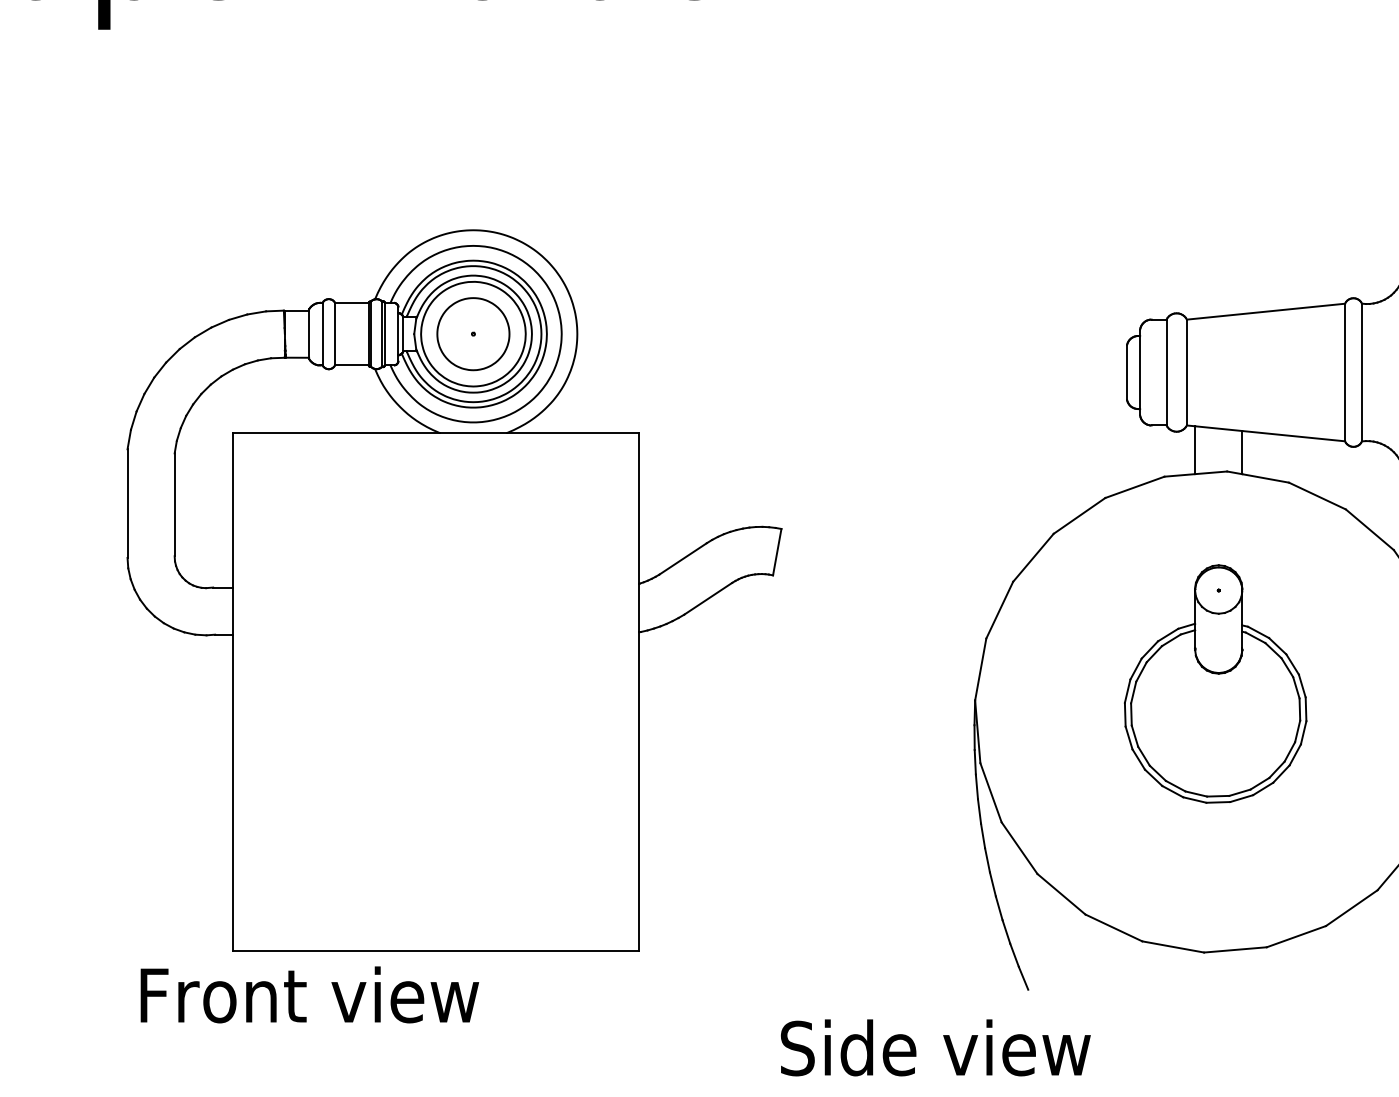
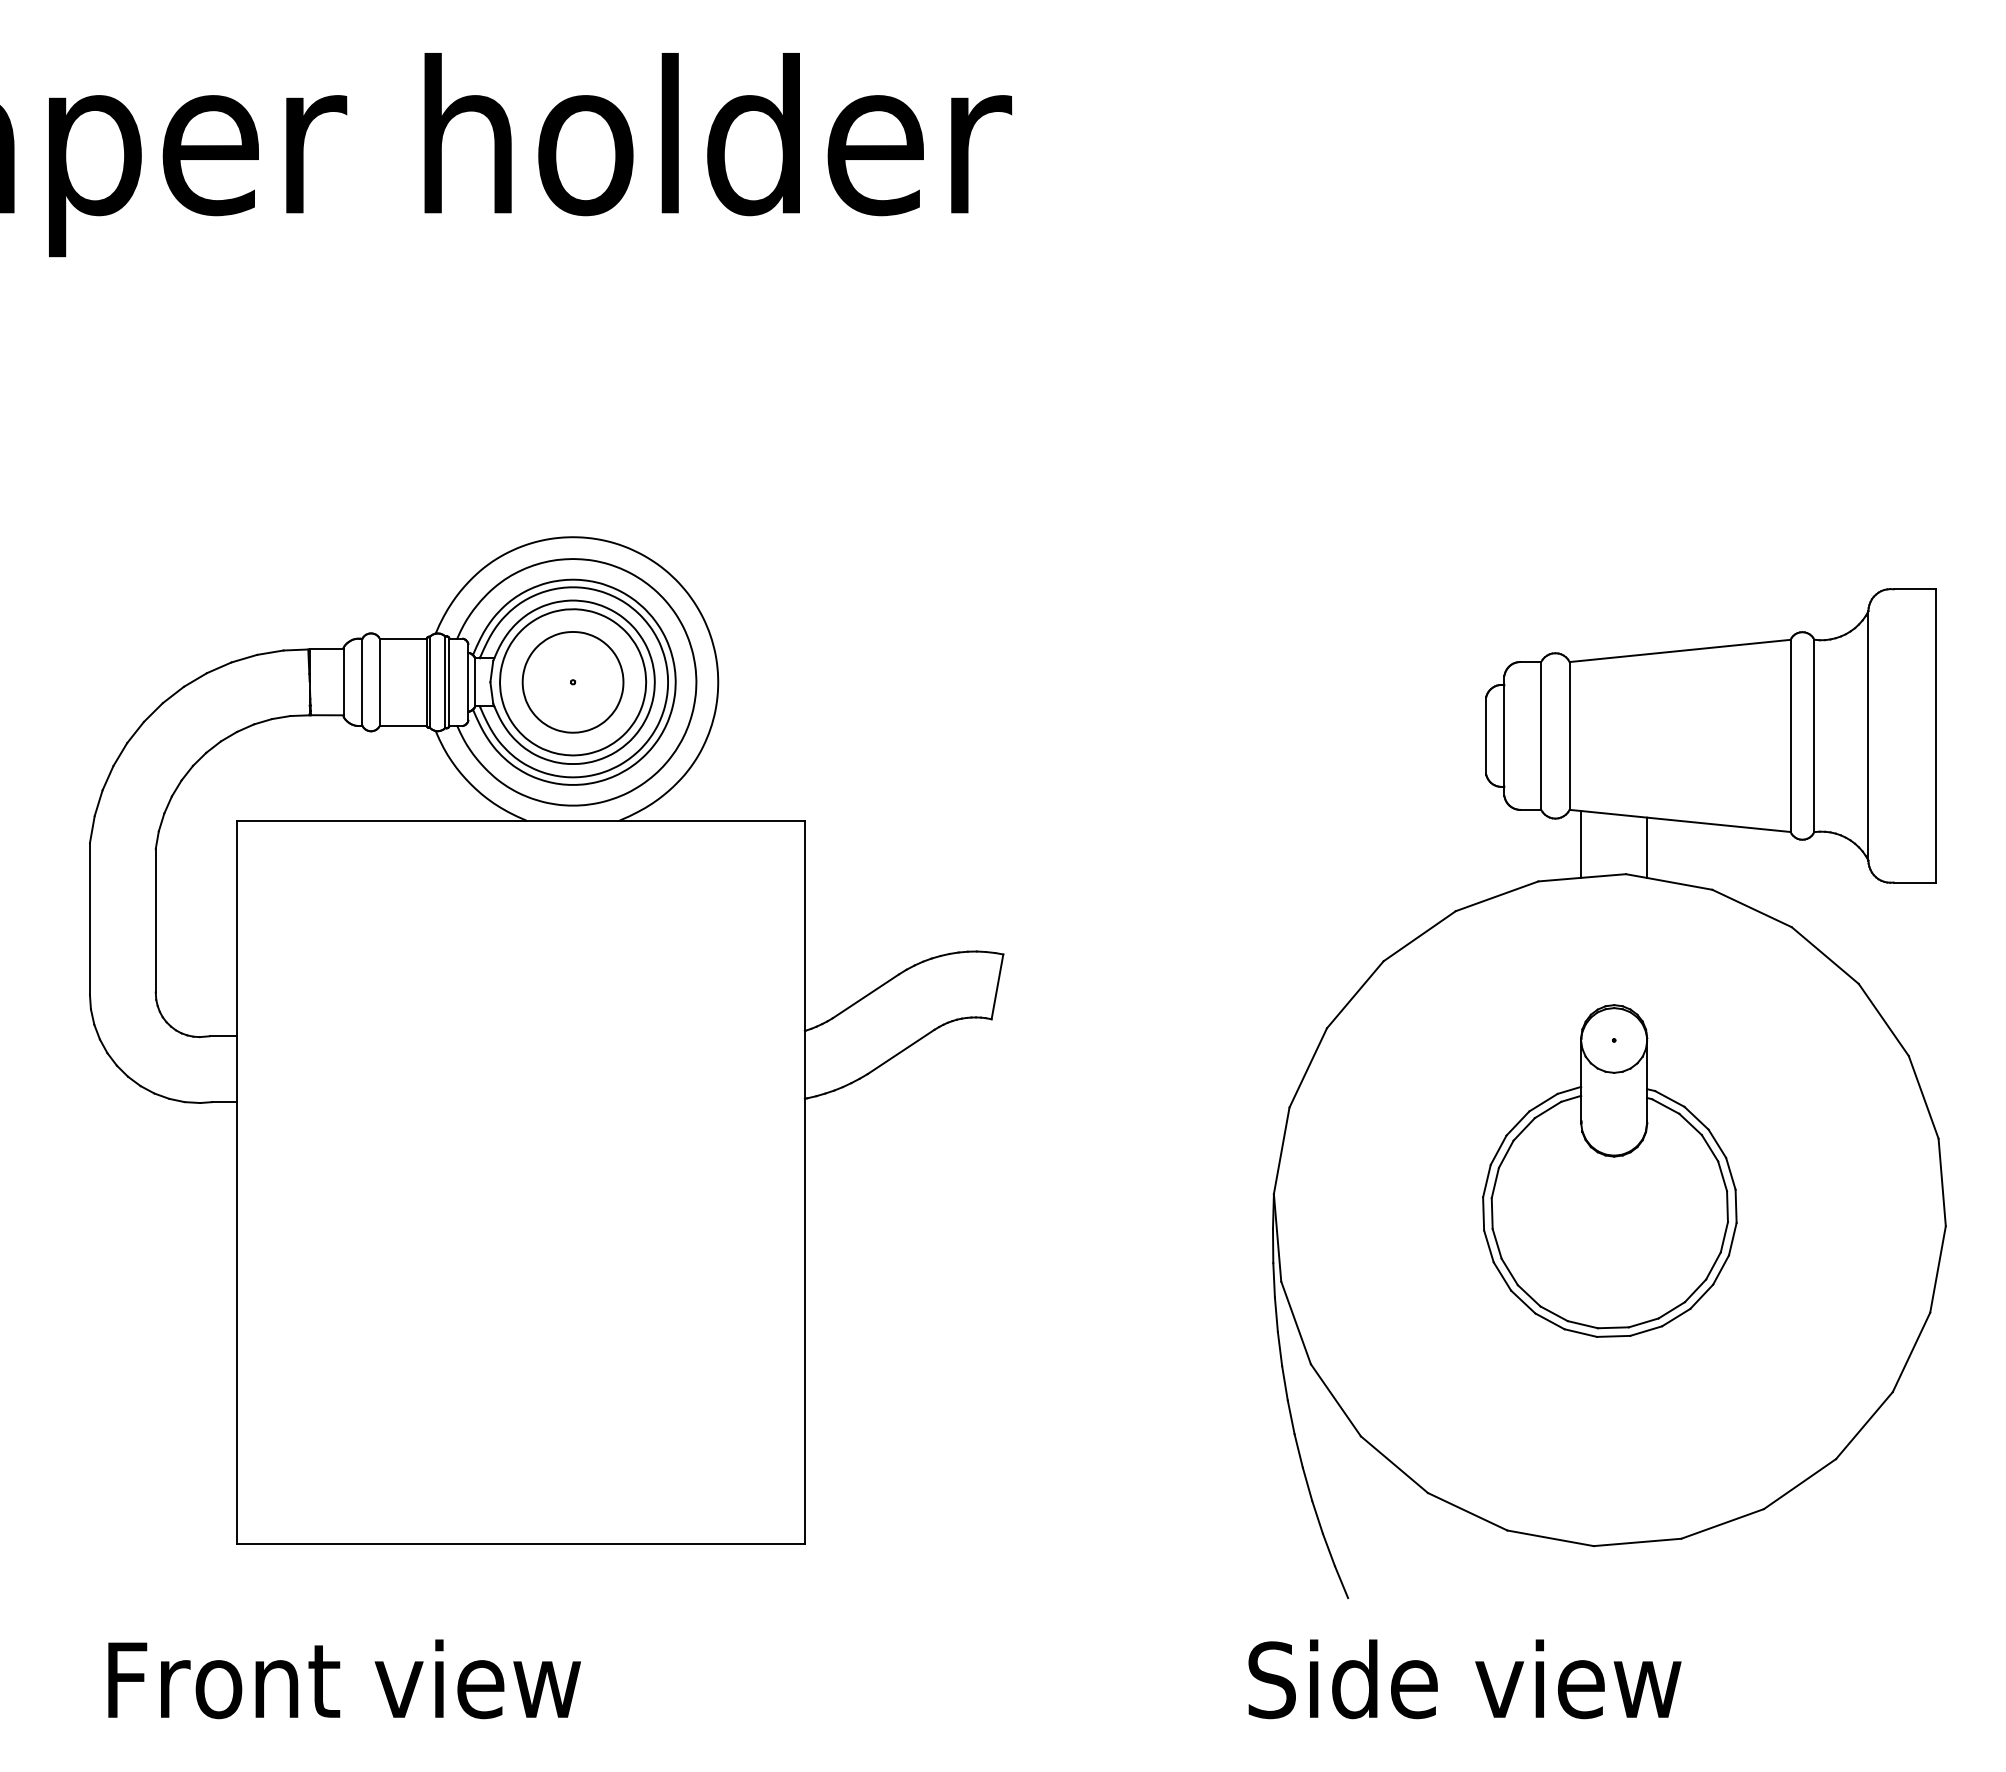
text: (309, 995) -> (344, 1679), moved
text: (935, 1048) -> (1464, 1679), moved

